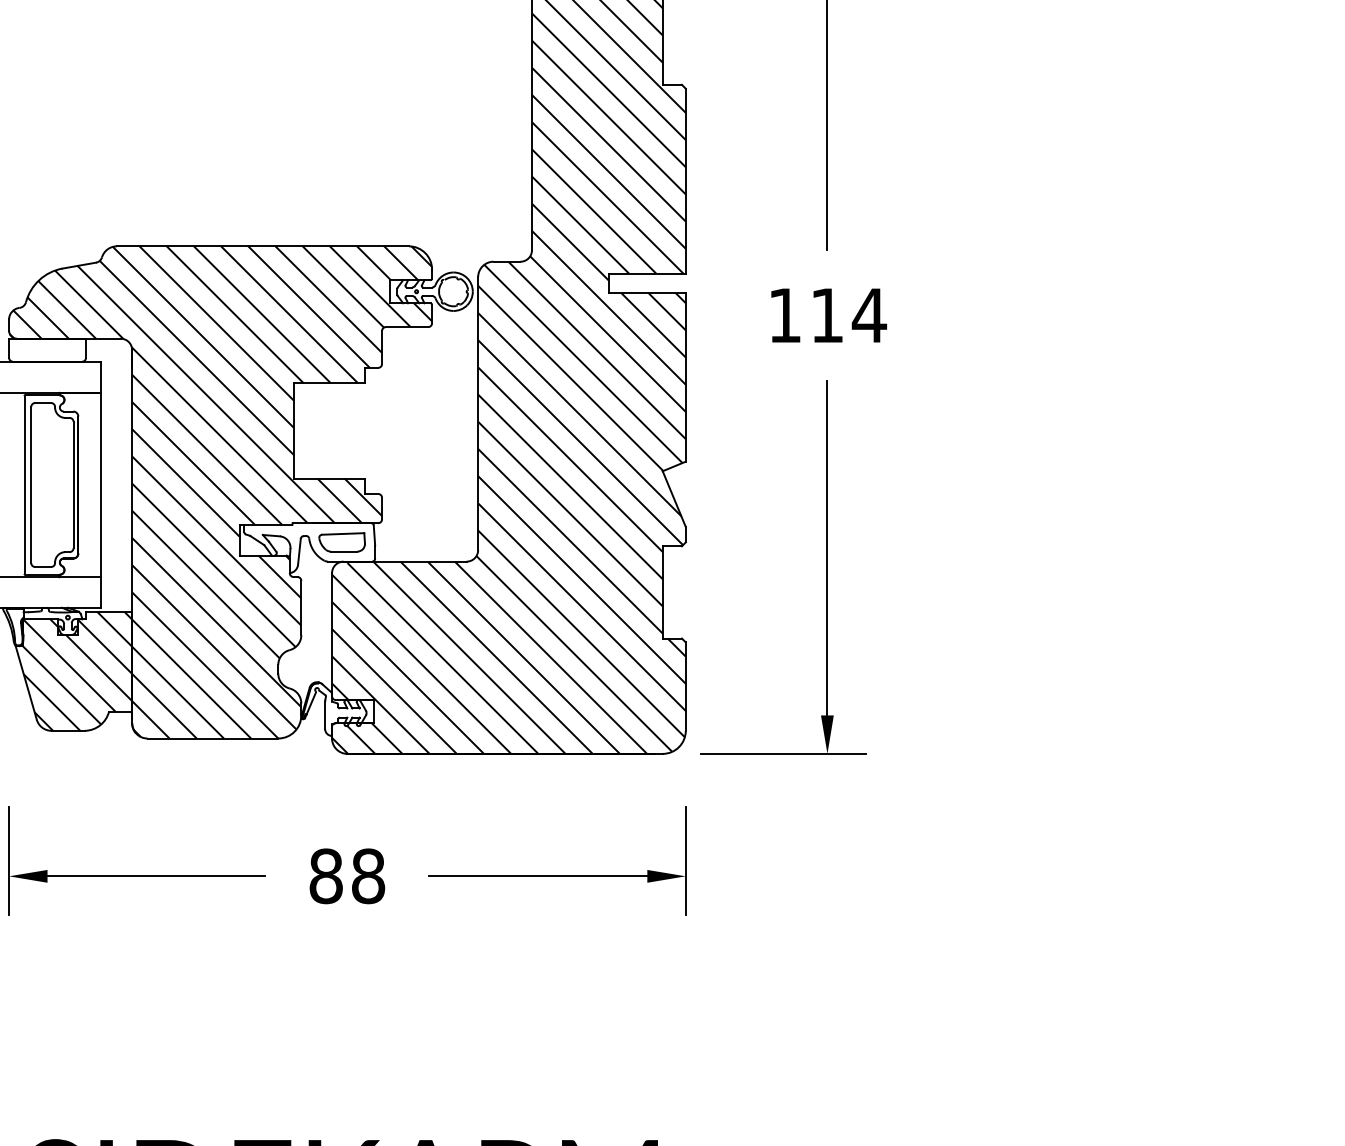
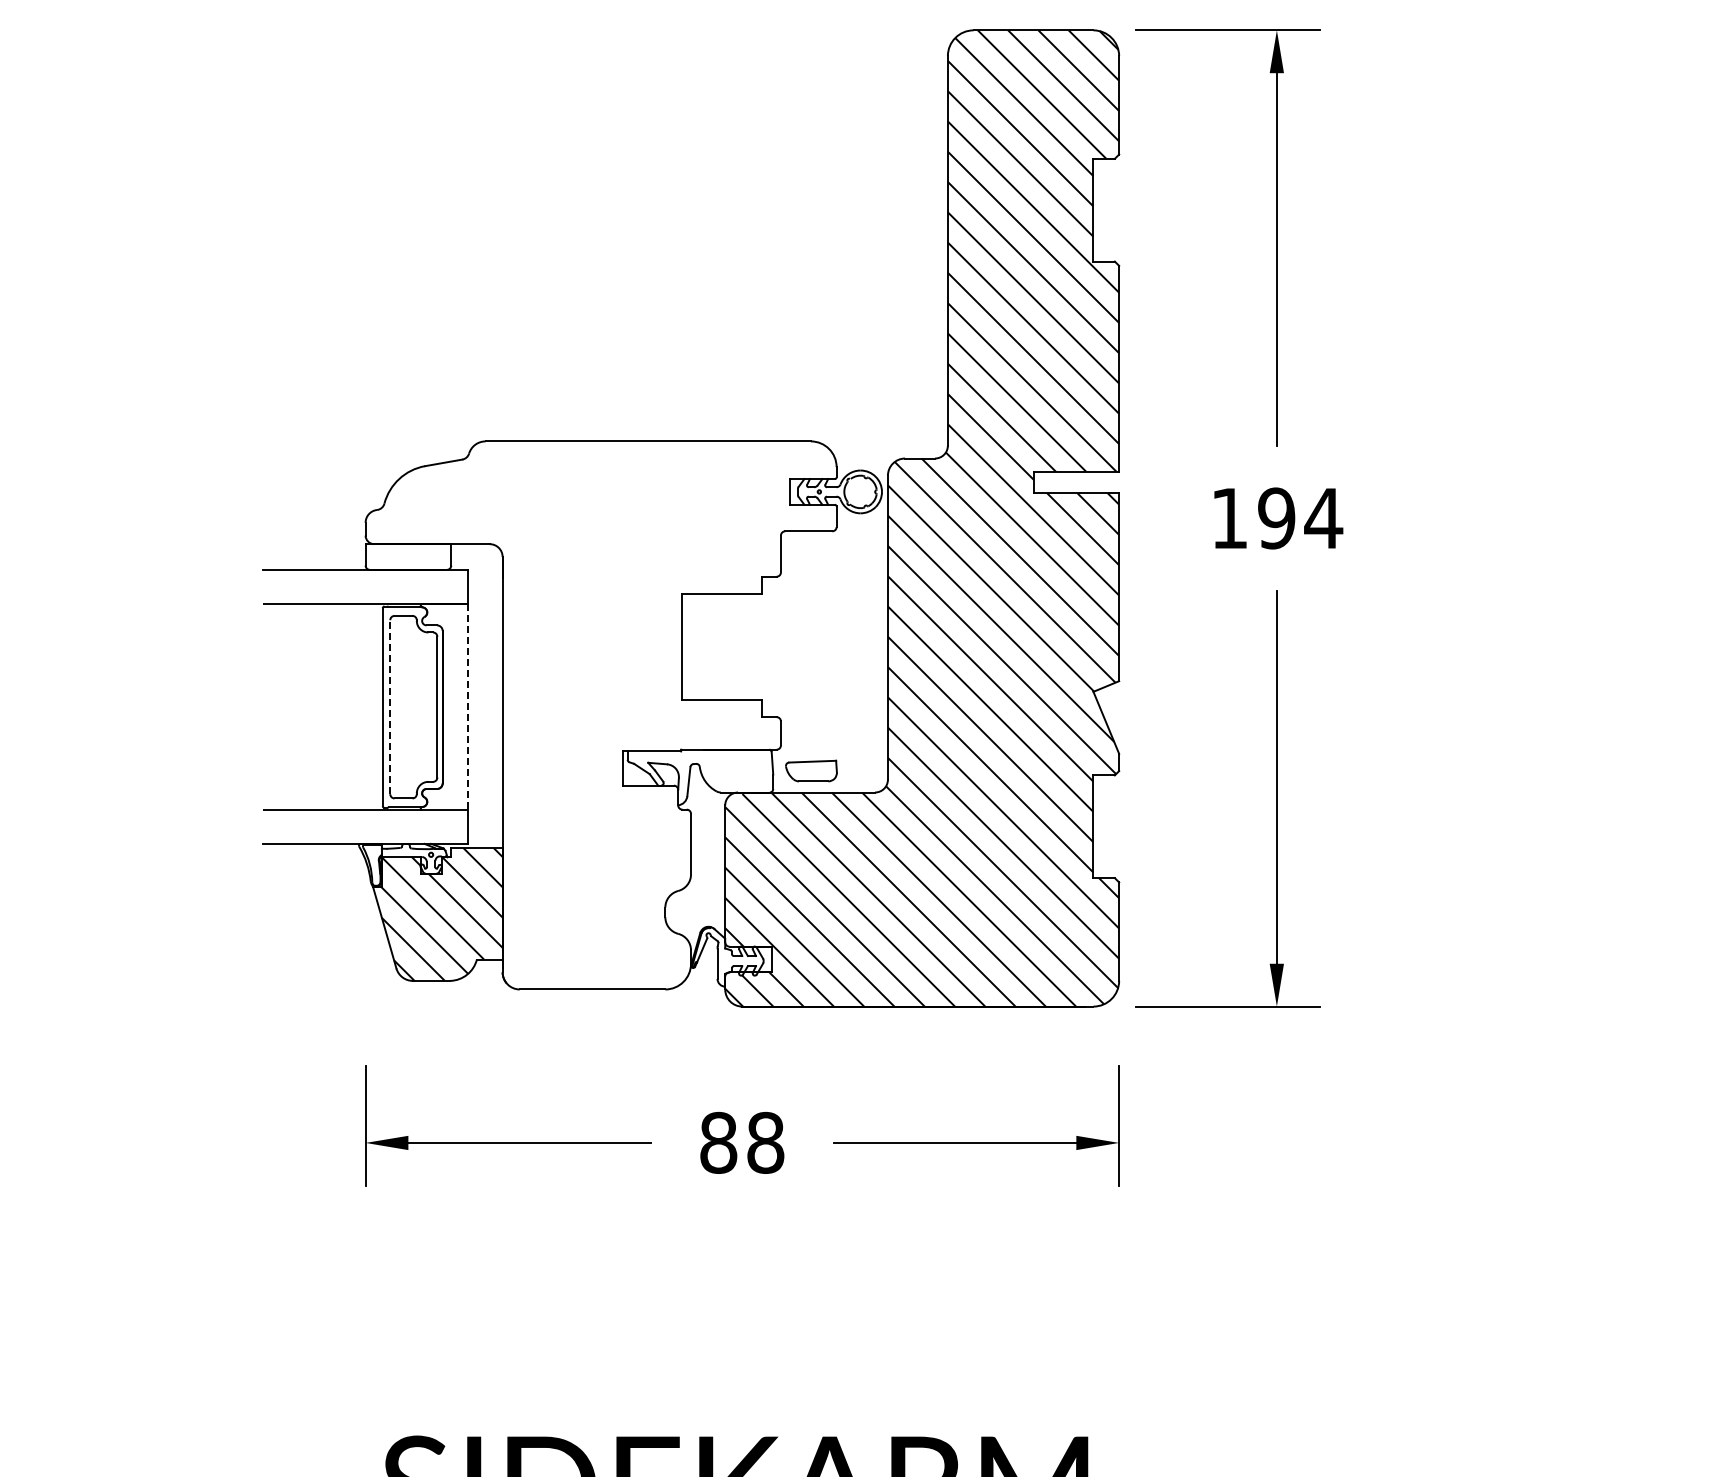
text: (827, 315) -> (1276, 518), 114 -> 194
line: (31, 485) -> (390, 707), solid -> dashed
line: (101, 485) -> (468, 707), solid -> dashed
hatch: (220, 492) -> (601, 715), removed
part: (342, 541) -> (811, 770), moved

